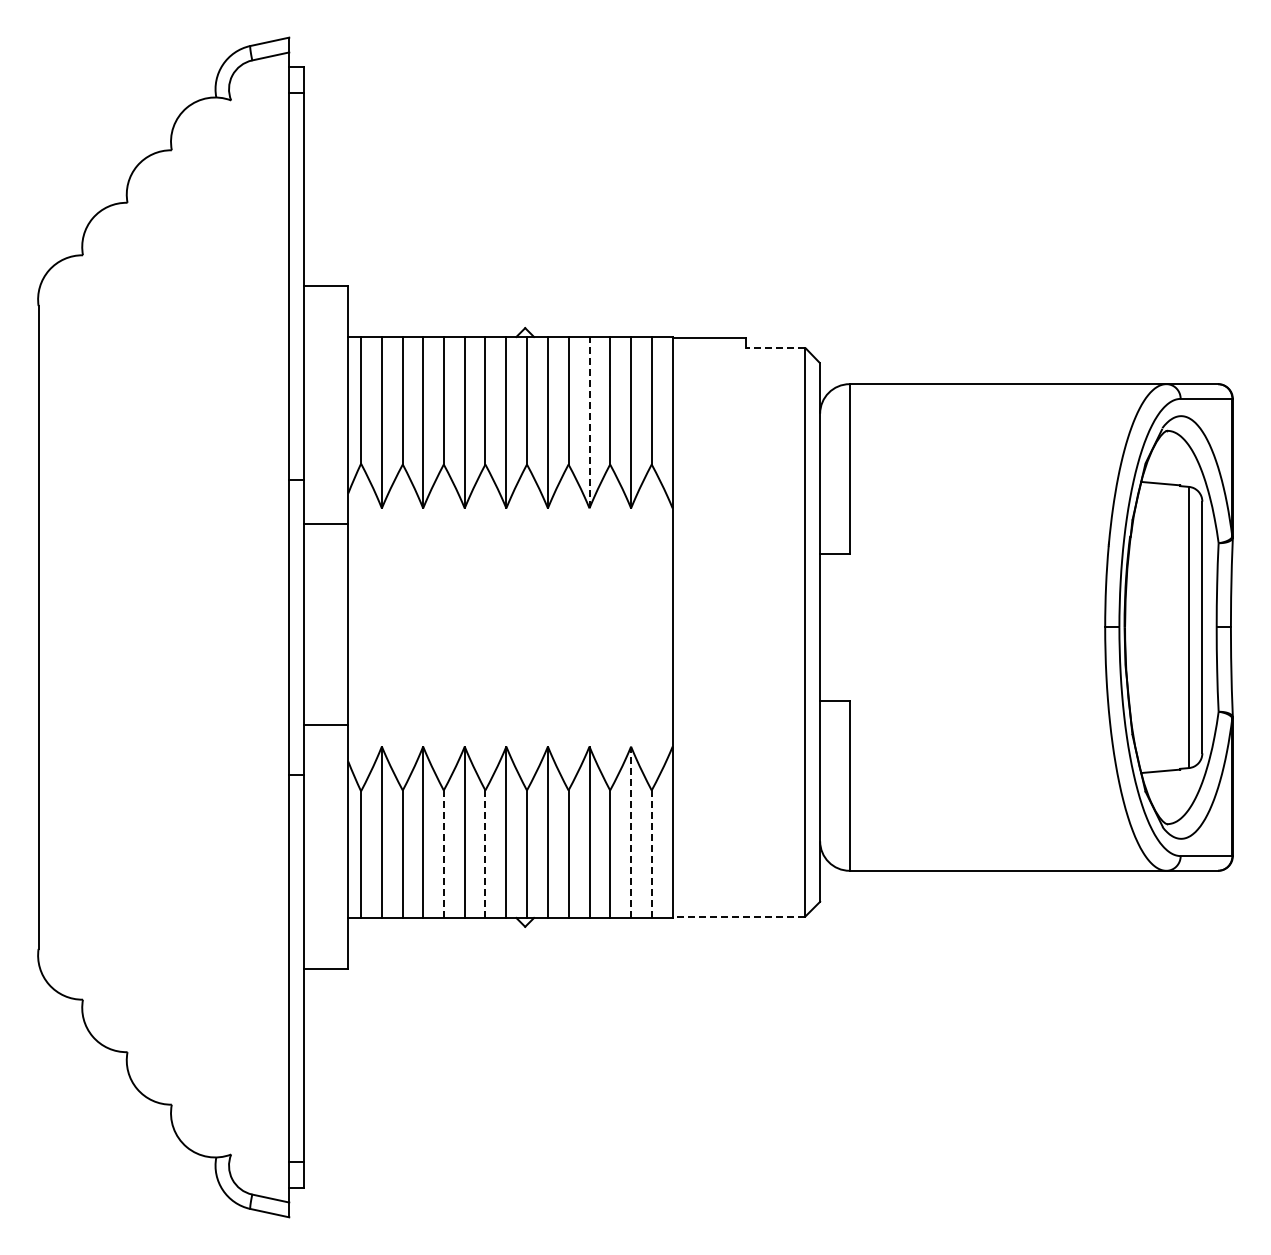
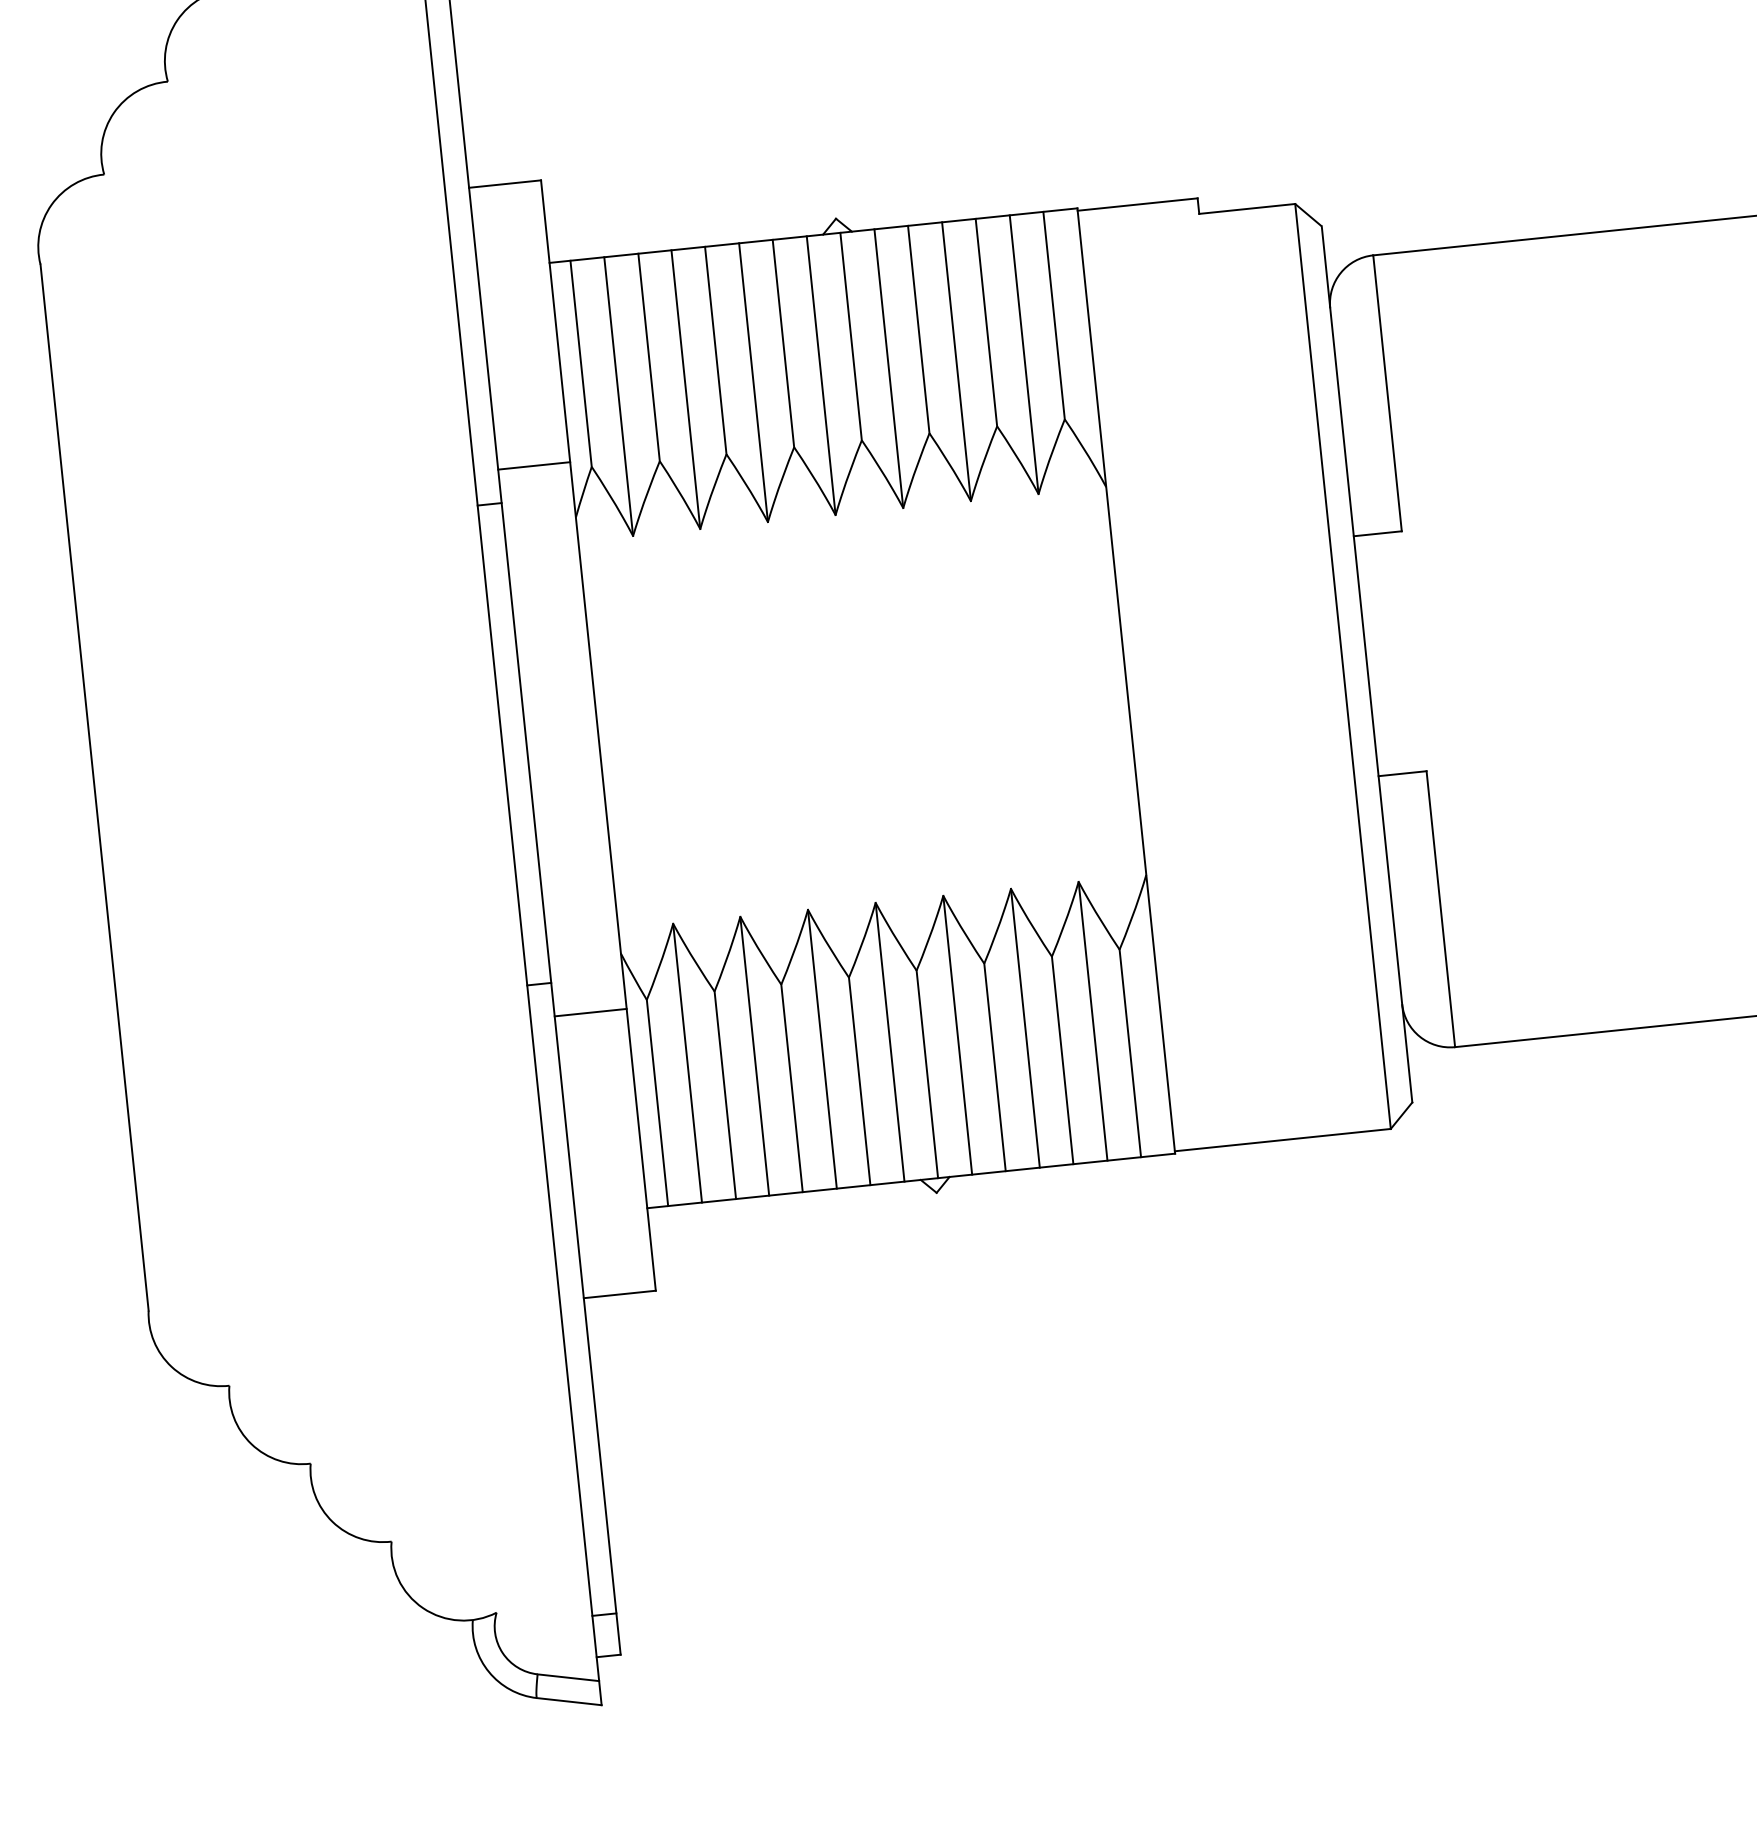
line: (775, 348) -> (1246, 209), dashed -> solid
line: (589, 422) -> (956, 361), dashed -> solid
line: (326, 524) -> (534, 465), moved
line: (326, 724) -> (591, 1012), moved
line: (631, 832) -> (1093, 1021), dashed -> solid
line: (443, 854) -> (791, 1088), dashed -> solid
line: (485, 854) -> (859, 1081), dashed -> solid
line: (651, 854) -> (1129, 1053), dashed -> solid
line: (738, 916) -> (1281, 1140), dashed -> solid

